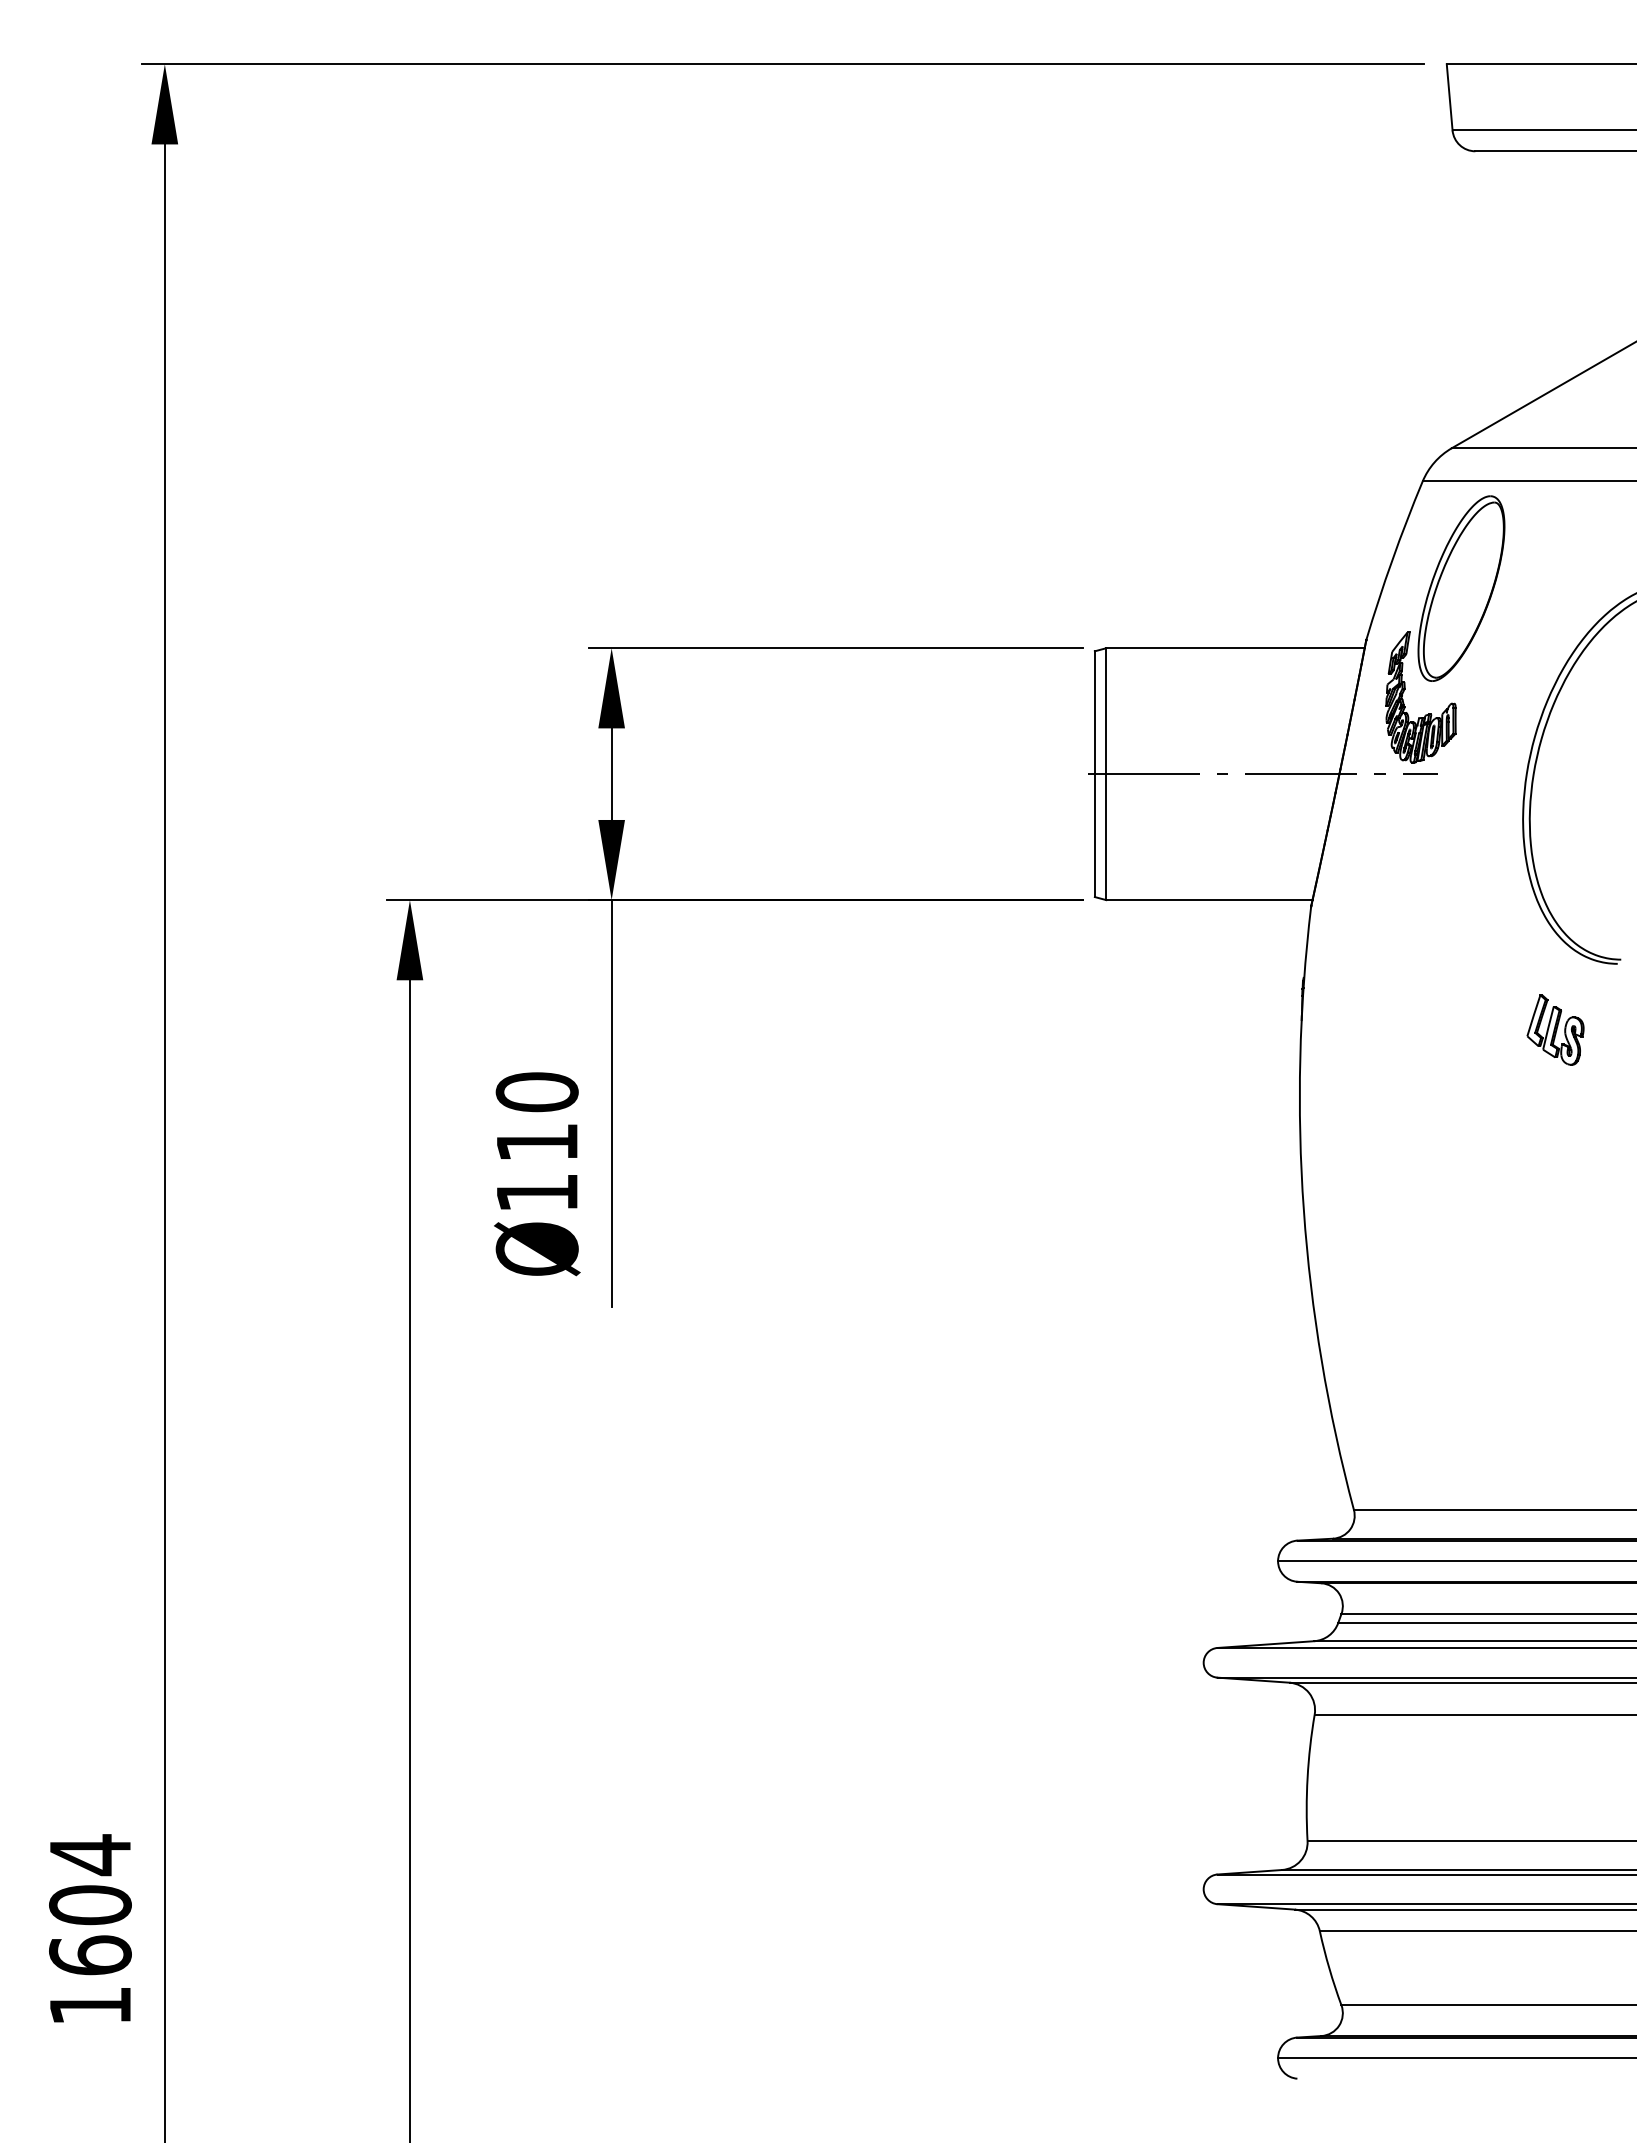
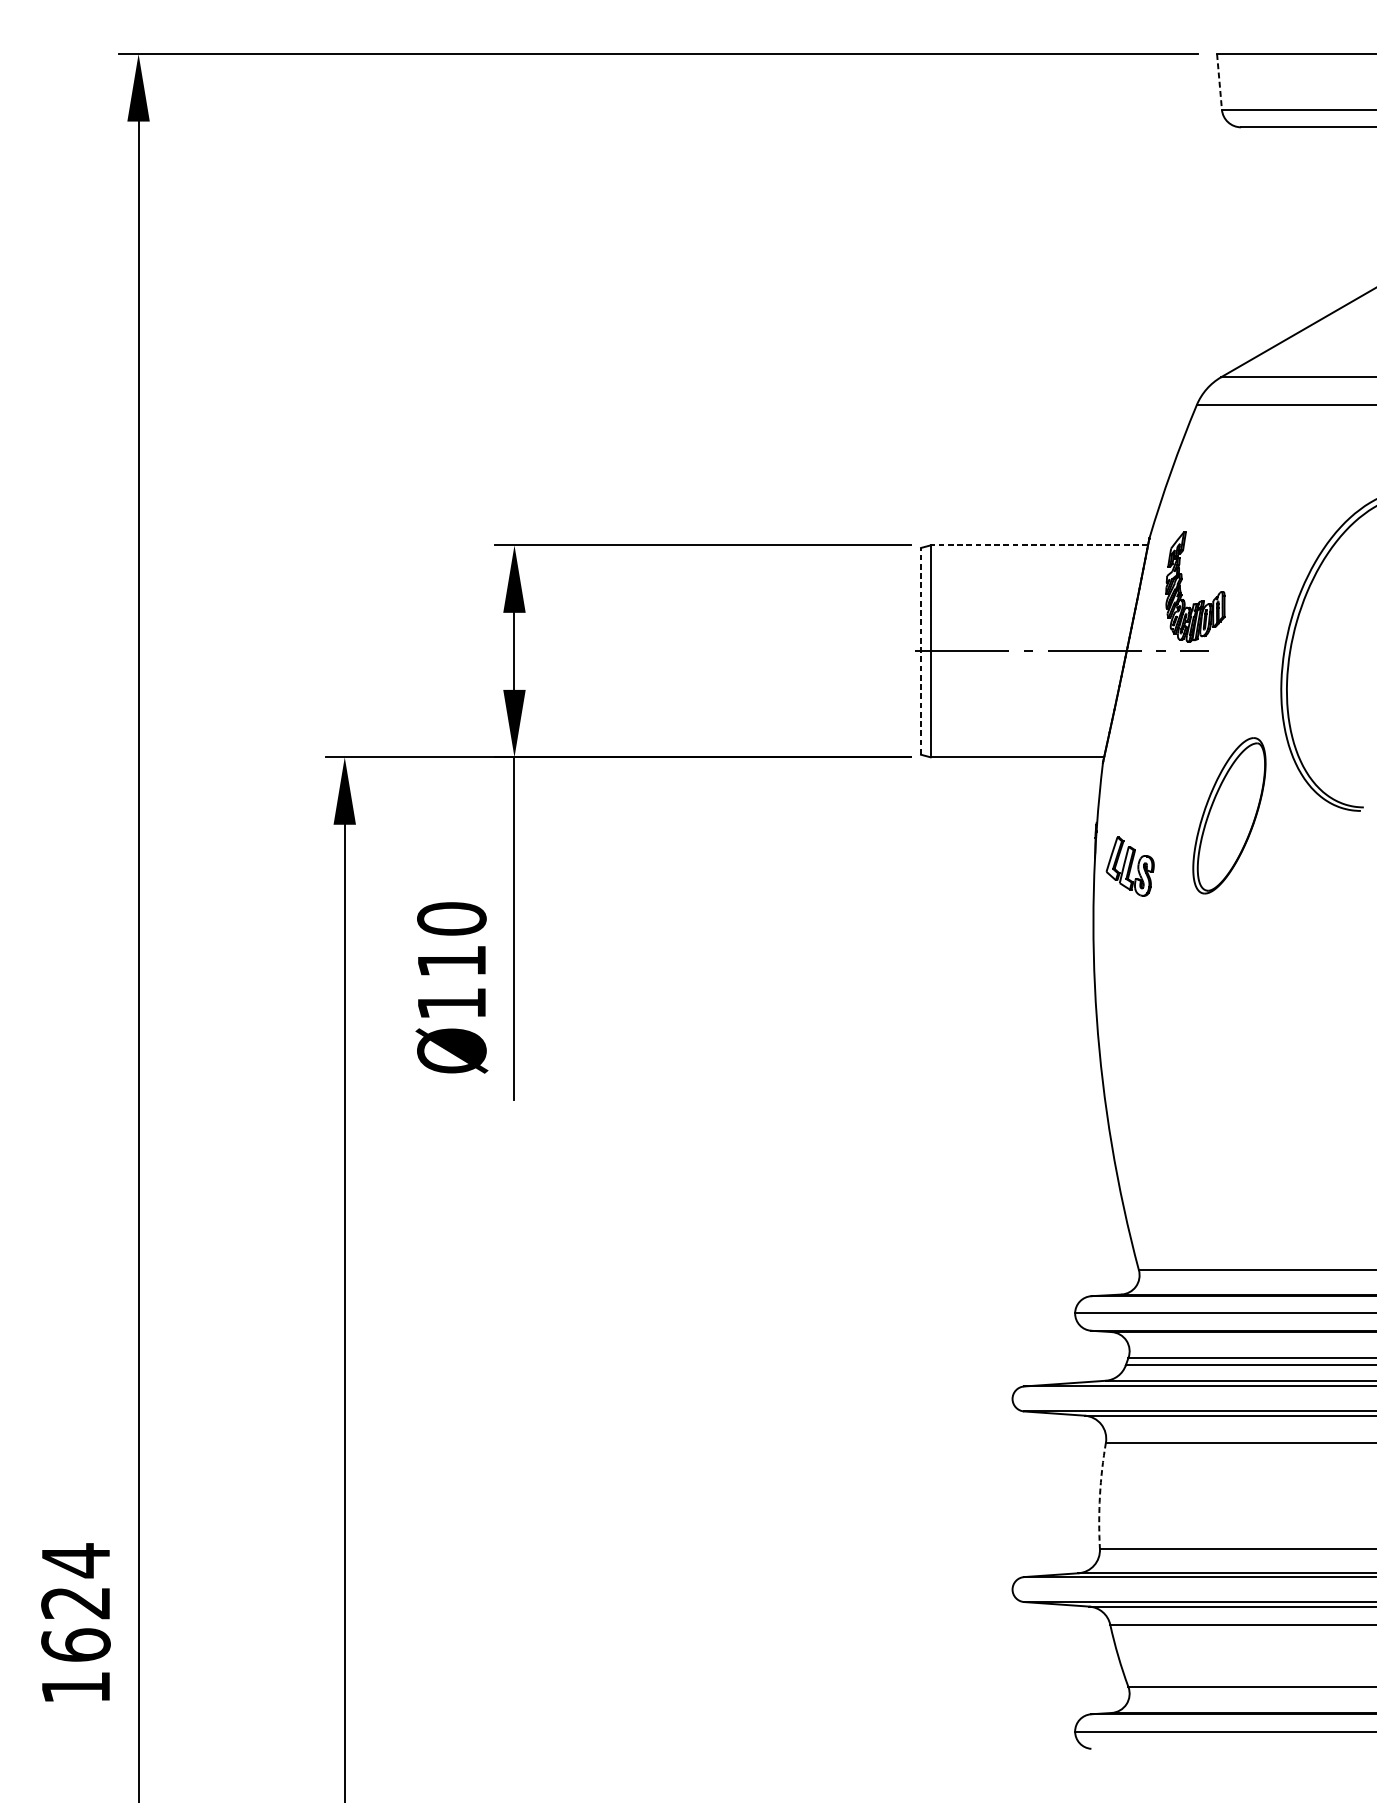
line: (1449, 97) -> (1219, 82), solid -> dashed
part: (1461, 588) -> (1229, 815), moved
line: (1235, 648) -> (1039, 545), solid -> dashed
line: (1094, 774) -> (920, 651), solid -> dashed
part: (1555, 1029) -> (1130, 866), moved
arc: (1307, 1777) -> (1099, 1495), solid -> dashed
text: (90, 1905) -> (76, 1603), 1604 -> 1624

